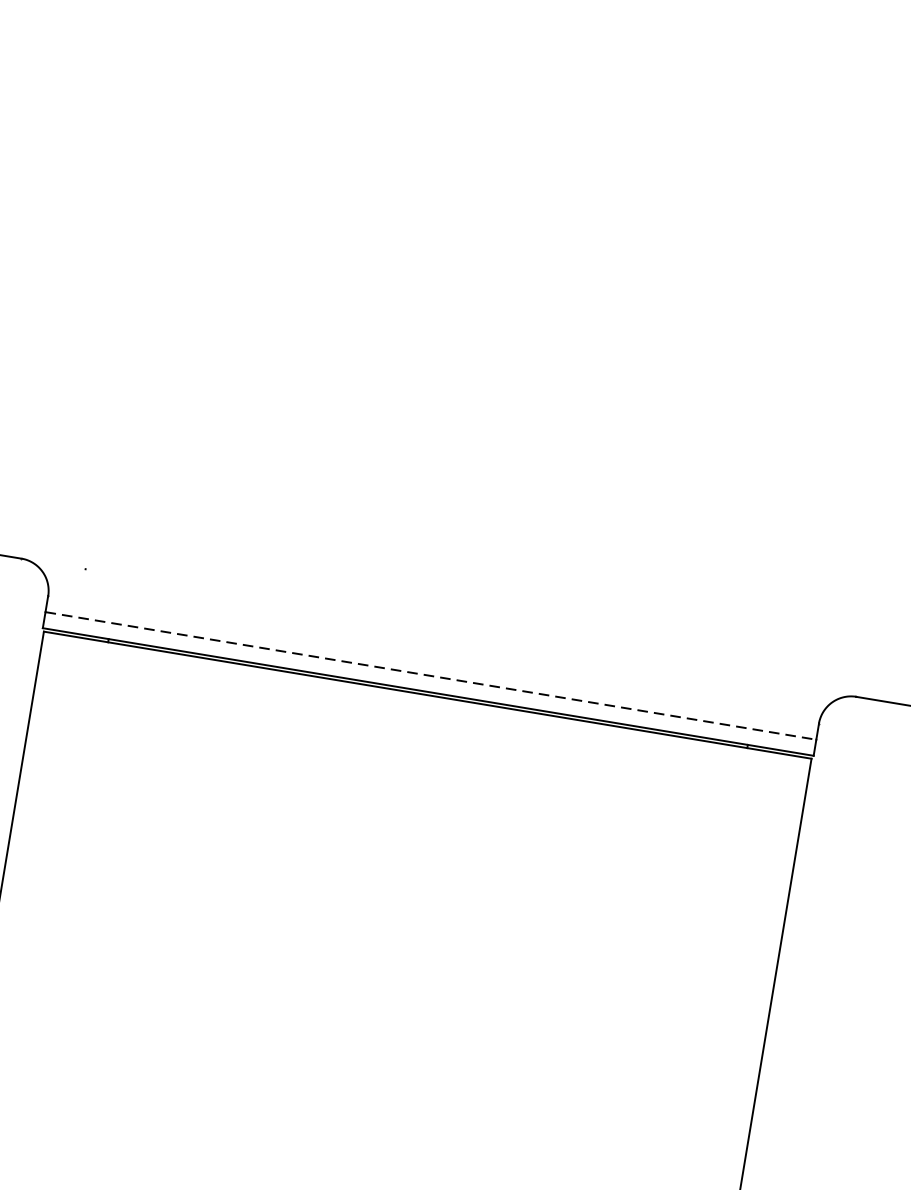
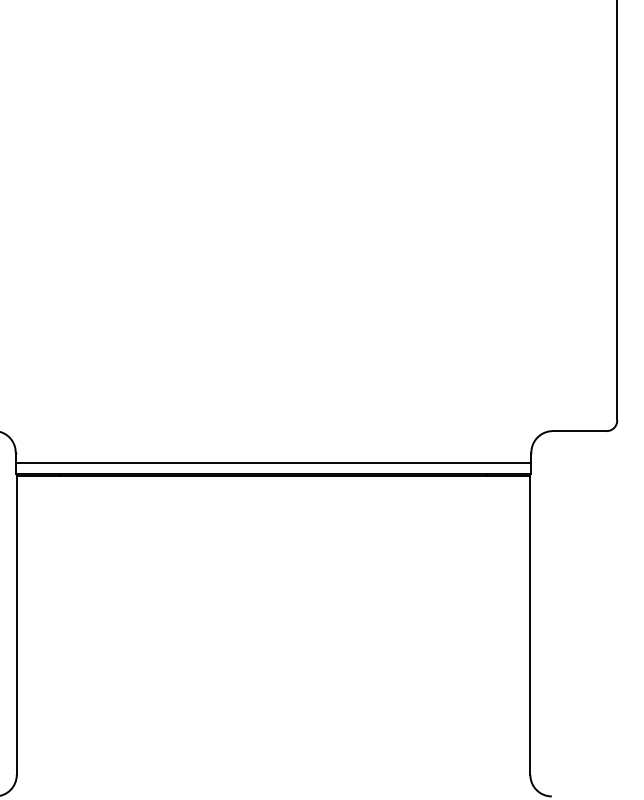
line: (430, 676) -> (273, 463), dashed -> solid

